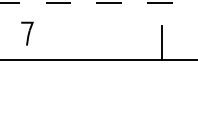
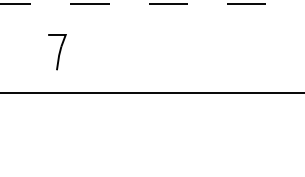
part: (27, 33) -> (57, 51), moved
line: (162, 42) -> (250, 65), removed

